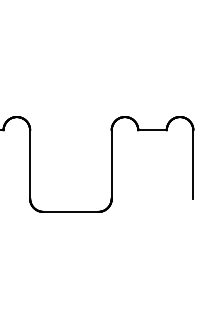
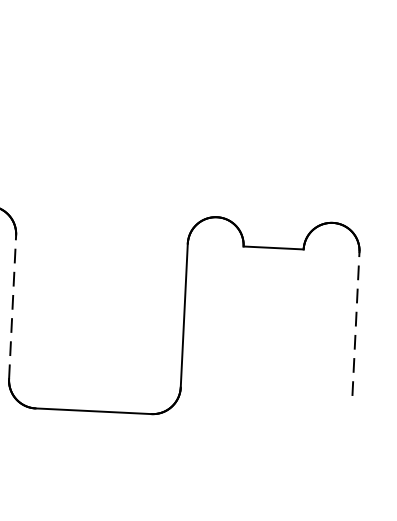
line: (30, 164) -> (13, 307), solid -> dashed
line: (193, 164) -> (356, 324), solid -> dashed

